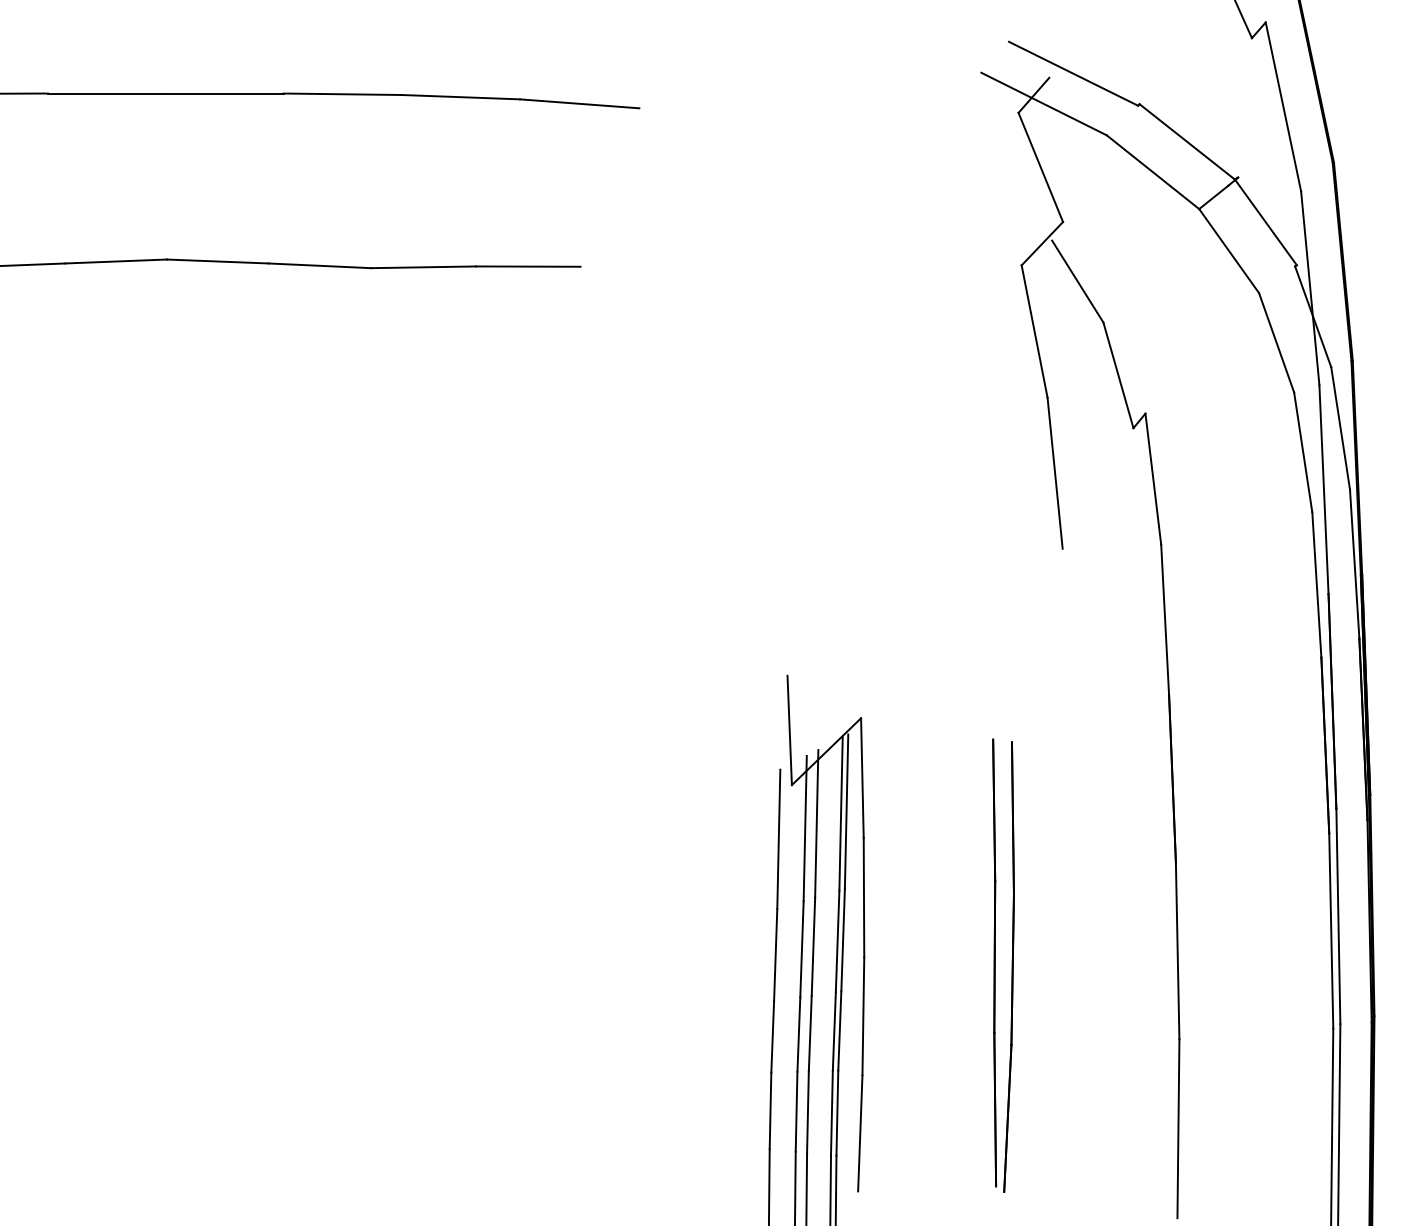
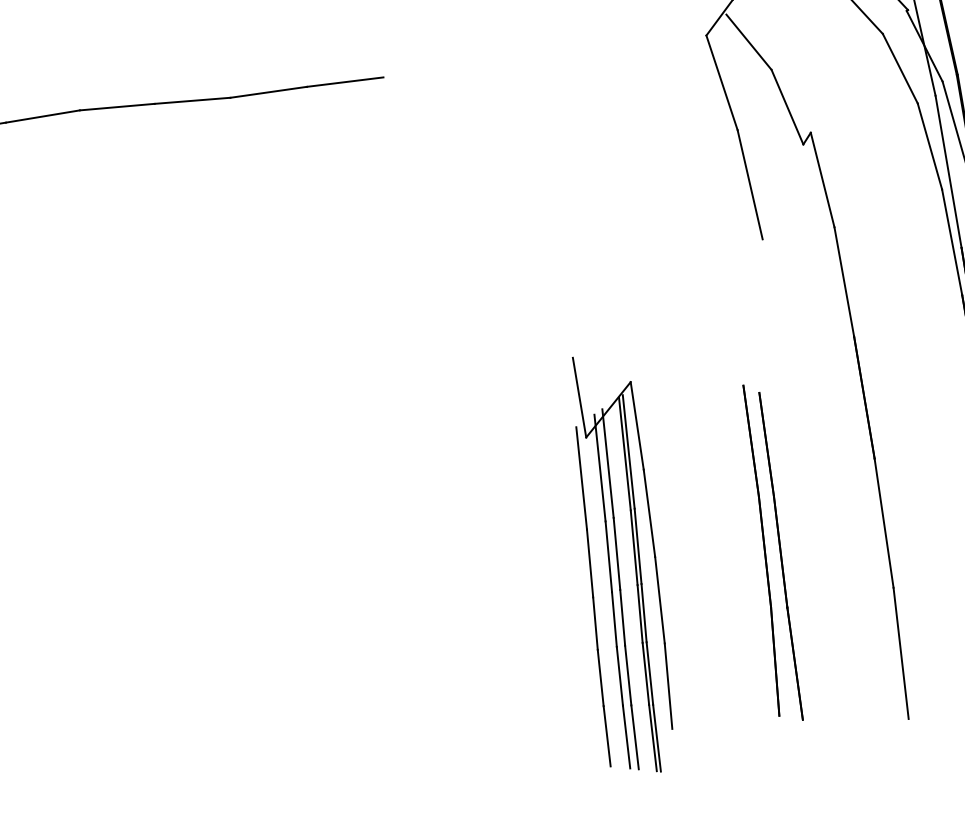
part: (994, 962) -> (780, 556), moved

